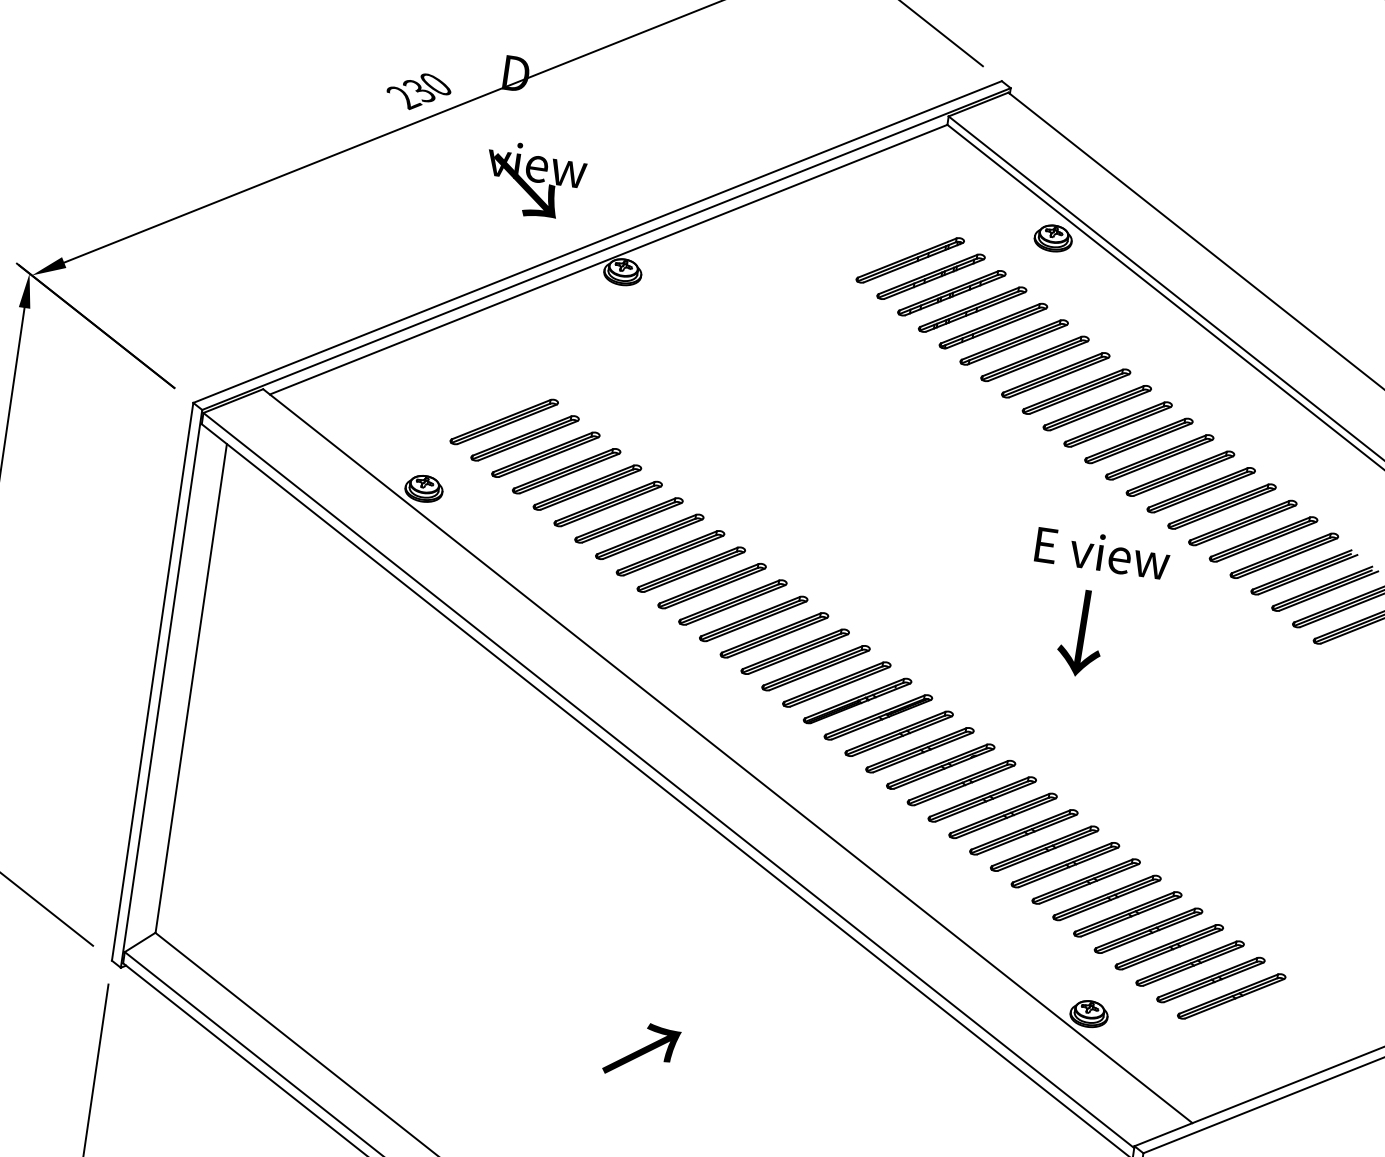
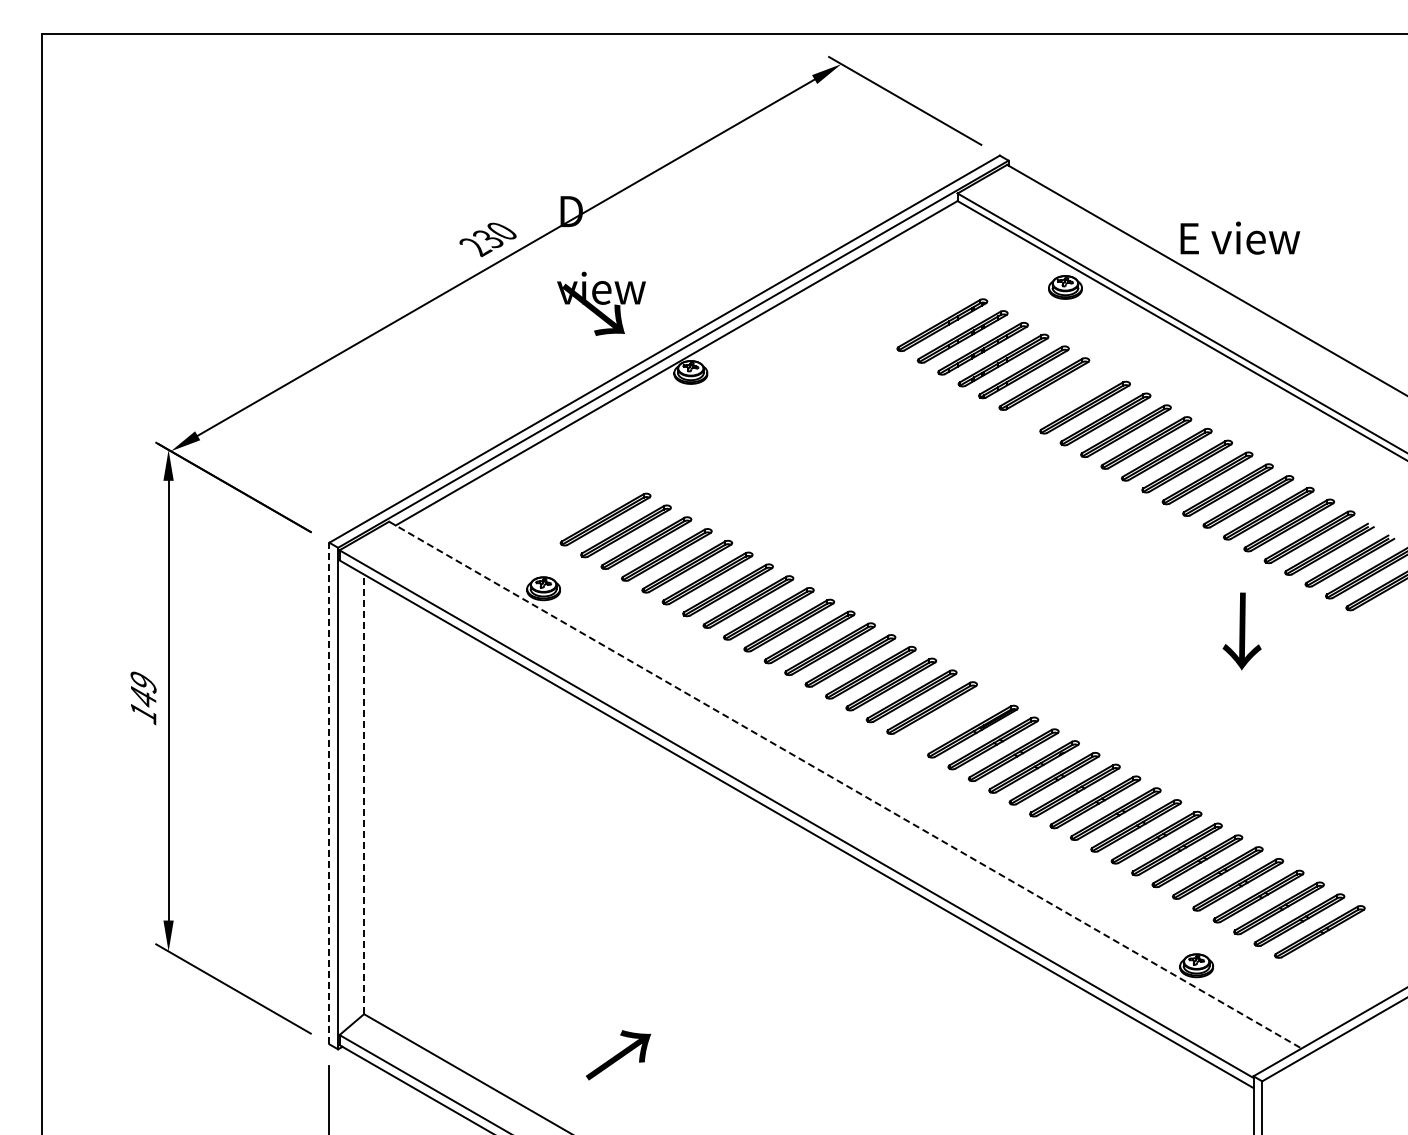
part: (1034, 358) -> (1064, 395), removed
text: (1103, 552) -> (1240, 237), moved
text: (1080, 633) -> (1241, 631), moved
line: (152, 681) -> (329, 793), solid -> dashed
line: (191, 688) -> (364, 794), solid -> dashed
part: (857, 700) -> (952, 719), removed
line: (727, 756) -> (845, 785), solid -> dashed
text: (641, 1050) -> (618, 1055), moved

